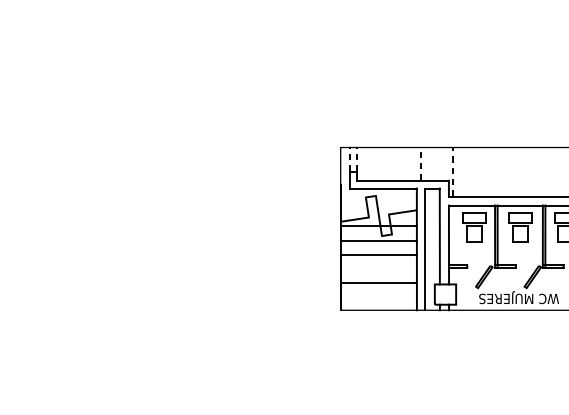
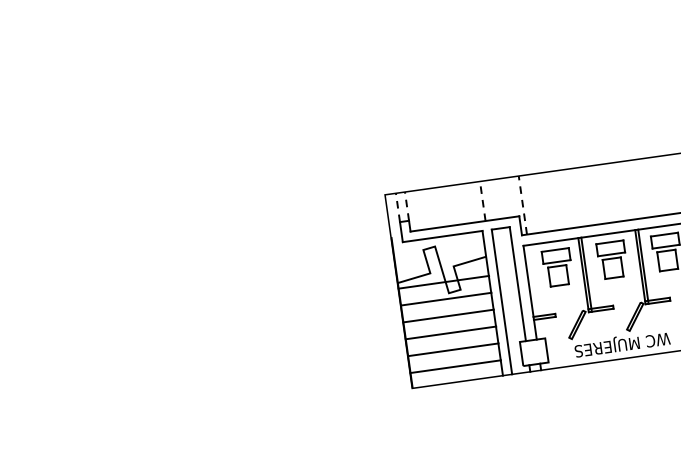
line: (379, 269) -> (451, 333), added
line: (379, 297) -> (456, 366), added

